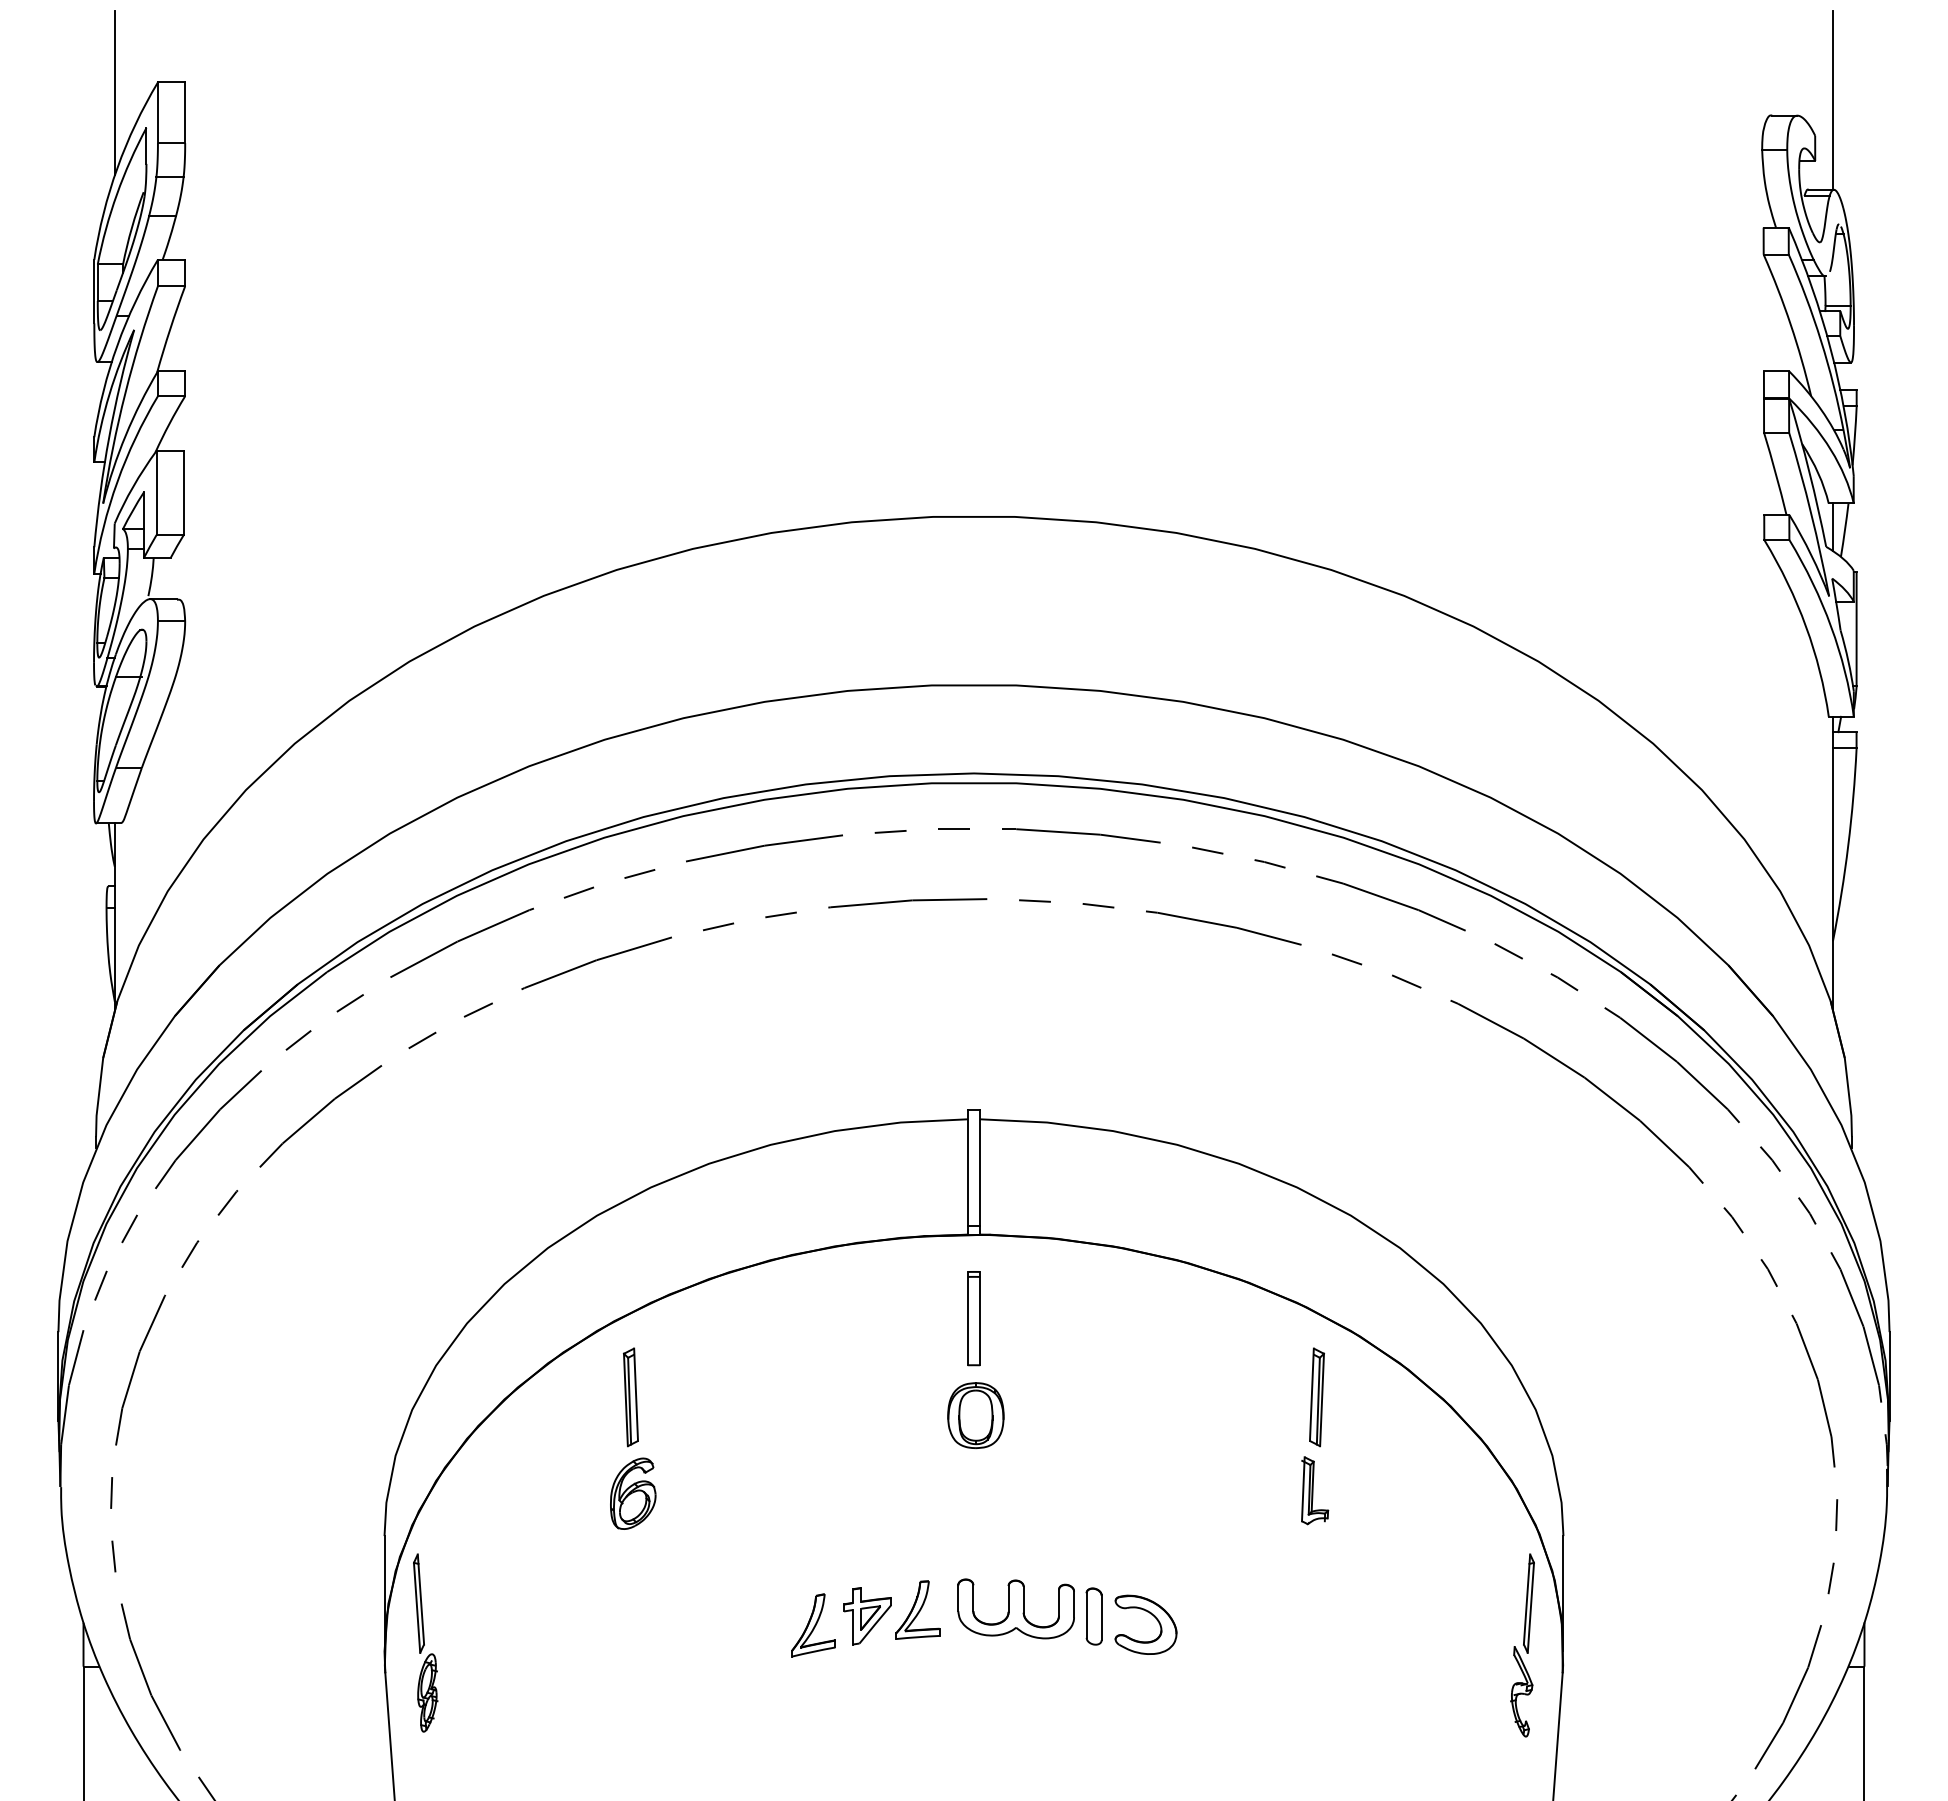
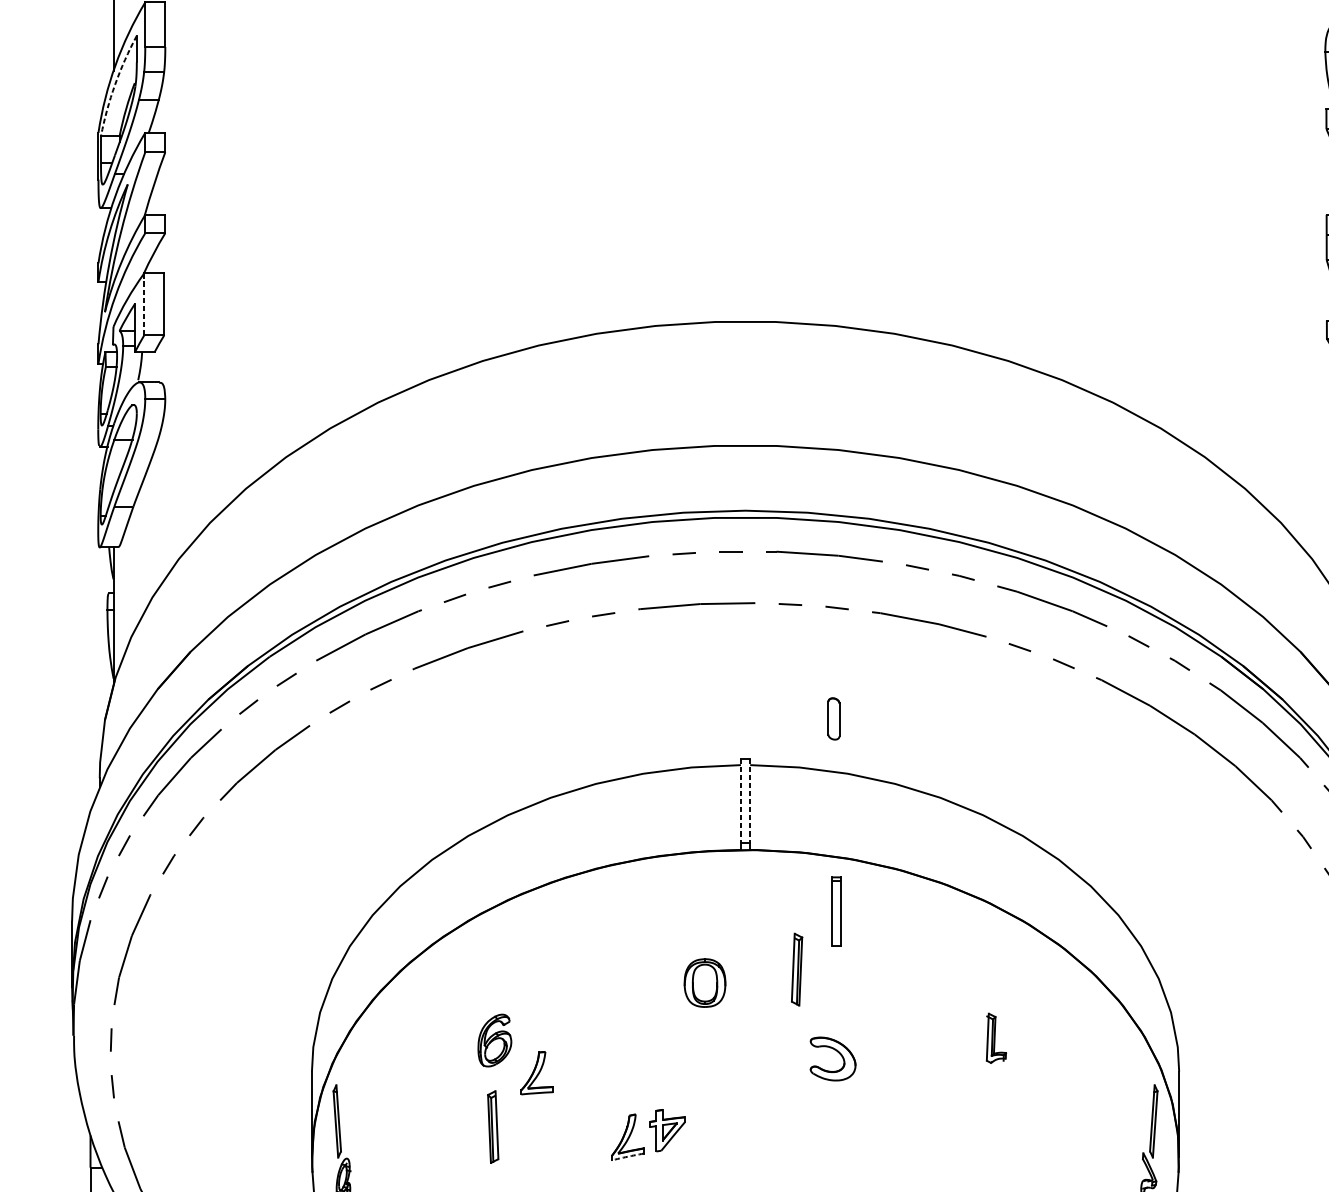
arc: (116, 194) -> (114, 84), solid -> dashed
line: (156, 493) -> (144, 304), solid -> dashed
line: (967, 1168) -> (740, 801), solid -> dashed
line: (980, 1168) -> (750, 801), solid -> dashed
part: (973, 1318) -> (836, 911), moved
part: (630, 1397) -> (492, 1127), moved
part: (1316, 1397) -> (796, 969), moved
part: (975, 1415) -> (704, 982), moved
part: (1015, 1608) -> (776, 1124), removed
part: (917, 1609) -> (537, 1072), moved
part: (1150, 1614) -> (836, 1051), moved
part: (1093, 1616) -> (833, 718), moved
arc: (813, 1651) -> (627, 1156), solid -> dashed

